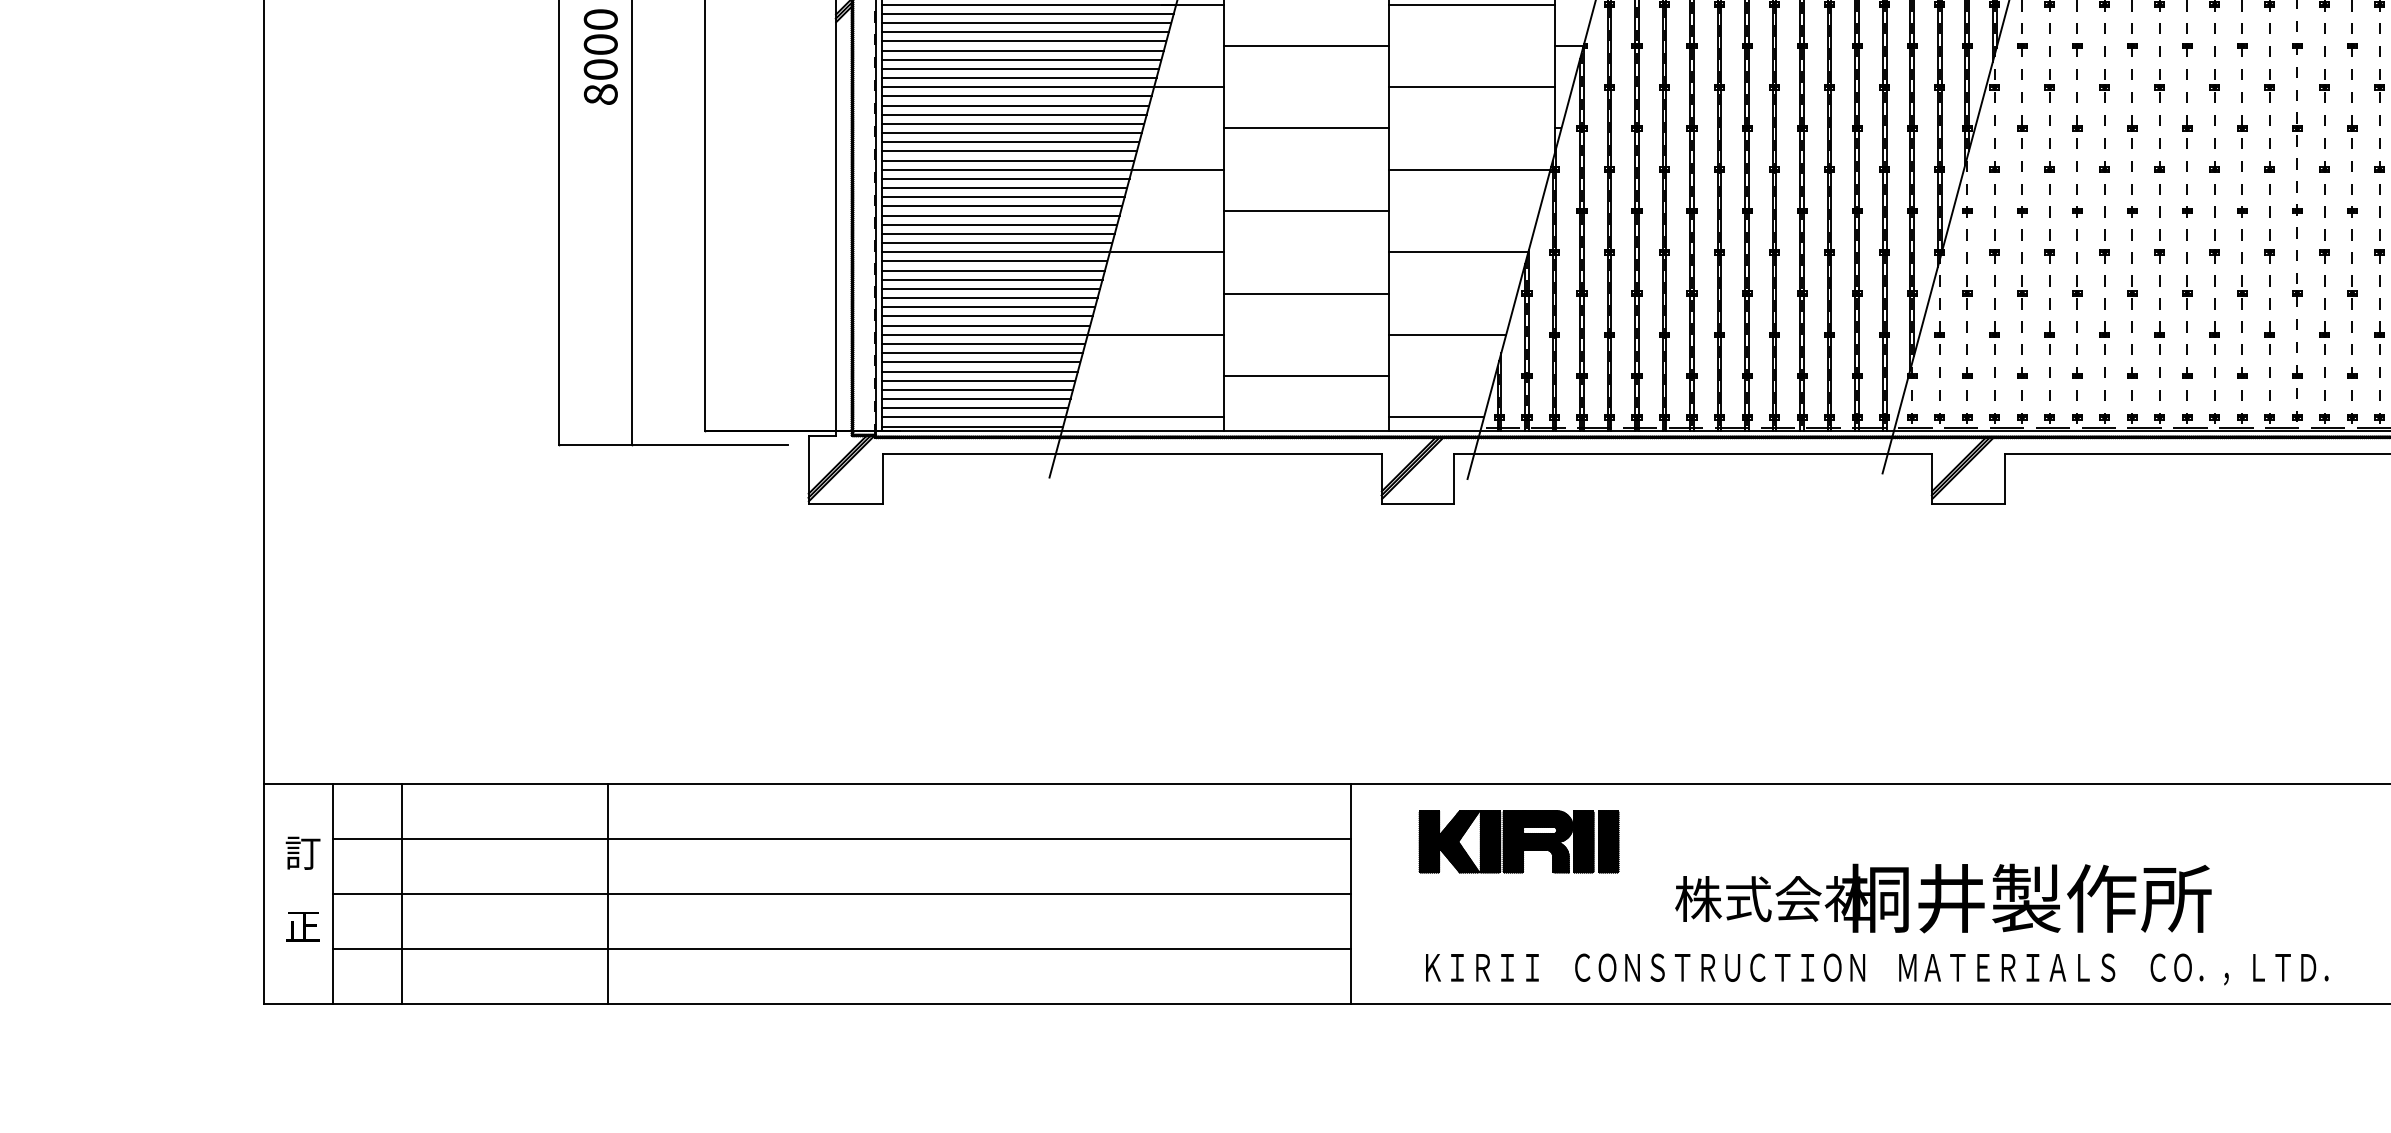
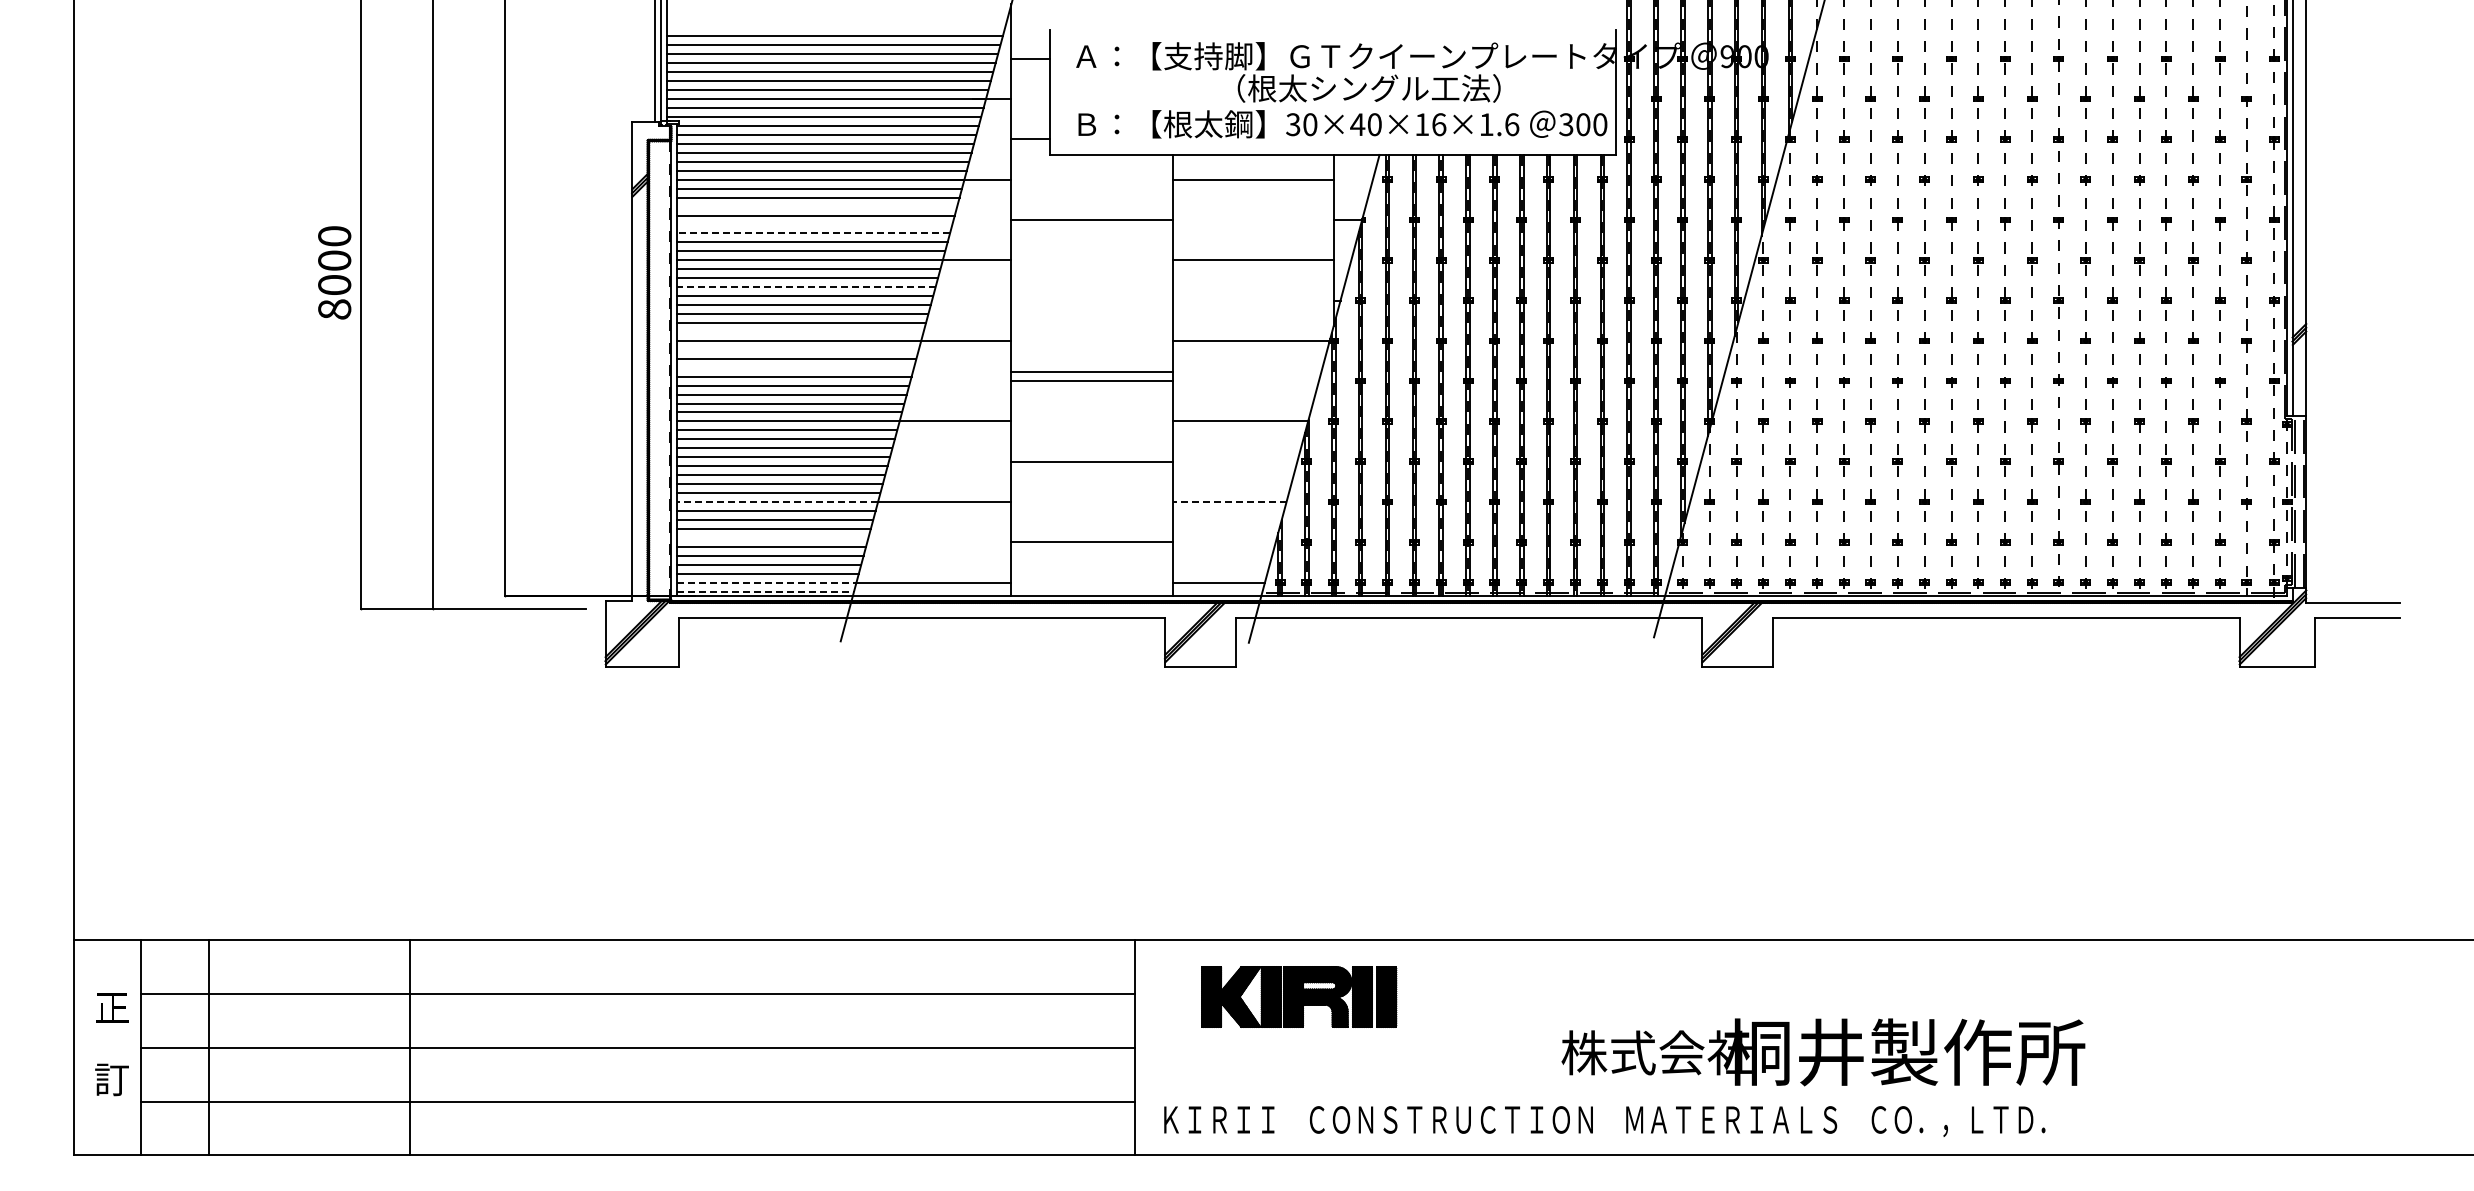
line: (1024, 32) -> (816, 206), removed
line: (1022, 50) -> (814, 224), removed
text: (600, 56) -> (334, 272), moved
line: (1021, 59) -> (813, 233), solid -> dashed
line: (1013, 115) -> (805, 287), solid -> dashed
line: (1306, 128) -> (1091, 371), moved
line: (1007, 160) -> (799, 331), removed
line: (1005, 178) -> (797, 349), removed
line: (1003, 197) -> (795, 367), removed
line: (984, 335) -> (777, 502), solid -> dashed
line: (1447, 335) -> (1229, 502), solid -> dashed
line: (979, 371) -> (772, 537), removed
line: (973, 417) -> (766, 582), solid -> dashed
line: (972, 426) -> (765, 591), solid -> dashed
text: (302, 853) -> (111, 1008), 訂 -> 正
text: (1943, 898) -> (1823, 1052), moved
text: (302, 926) -> (111, 1079), 正 -> 訂
text: (1876, 969) -> (1604, 1121), moved

